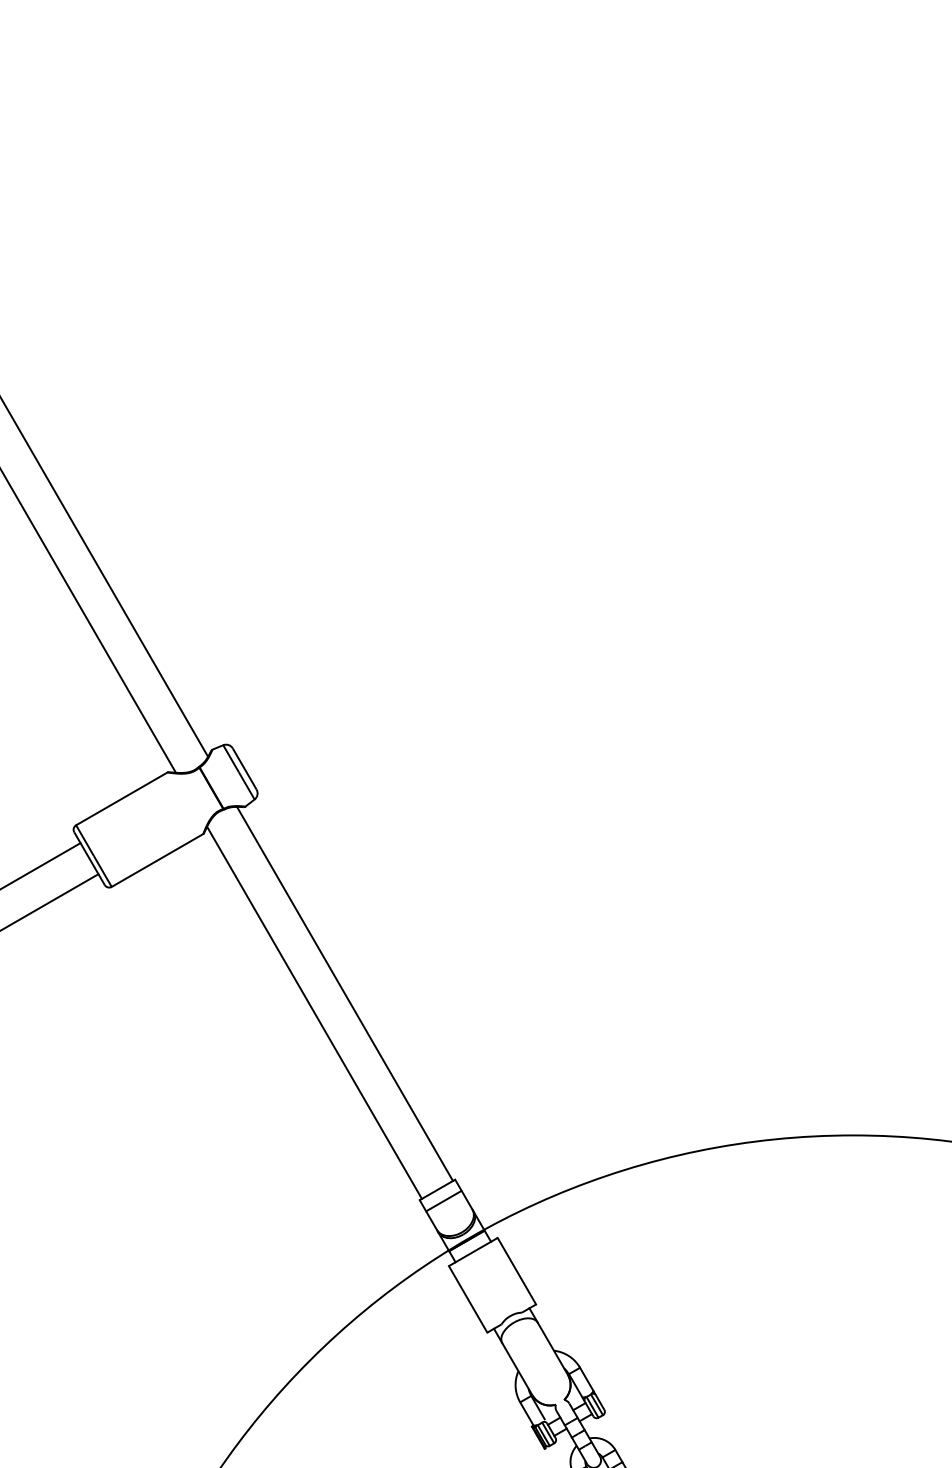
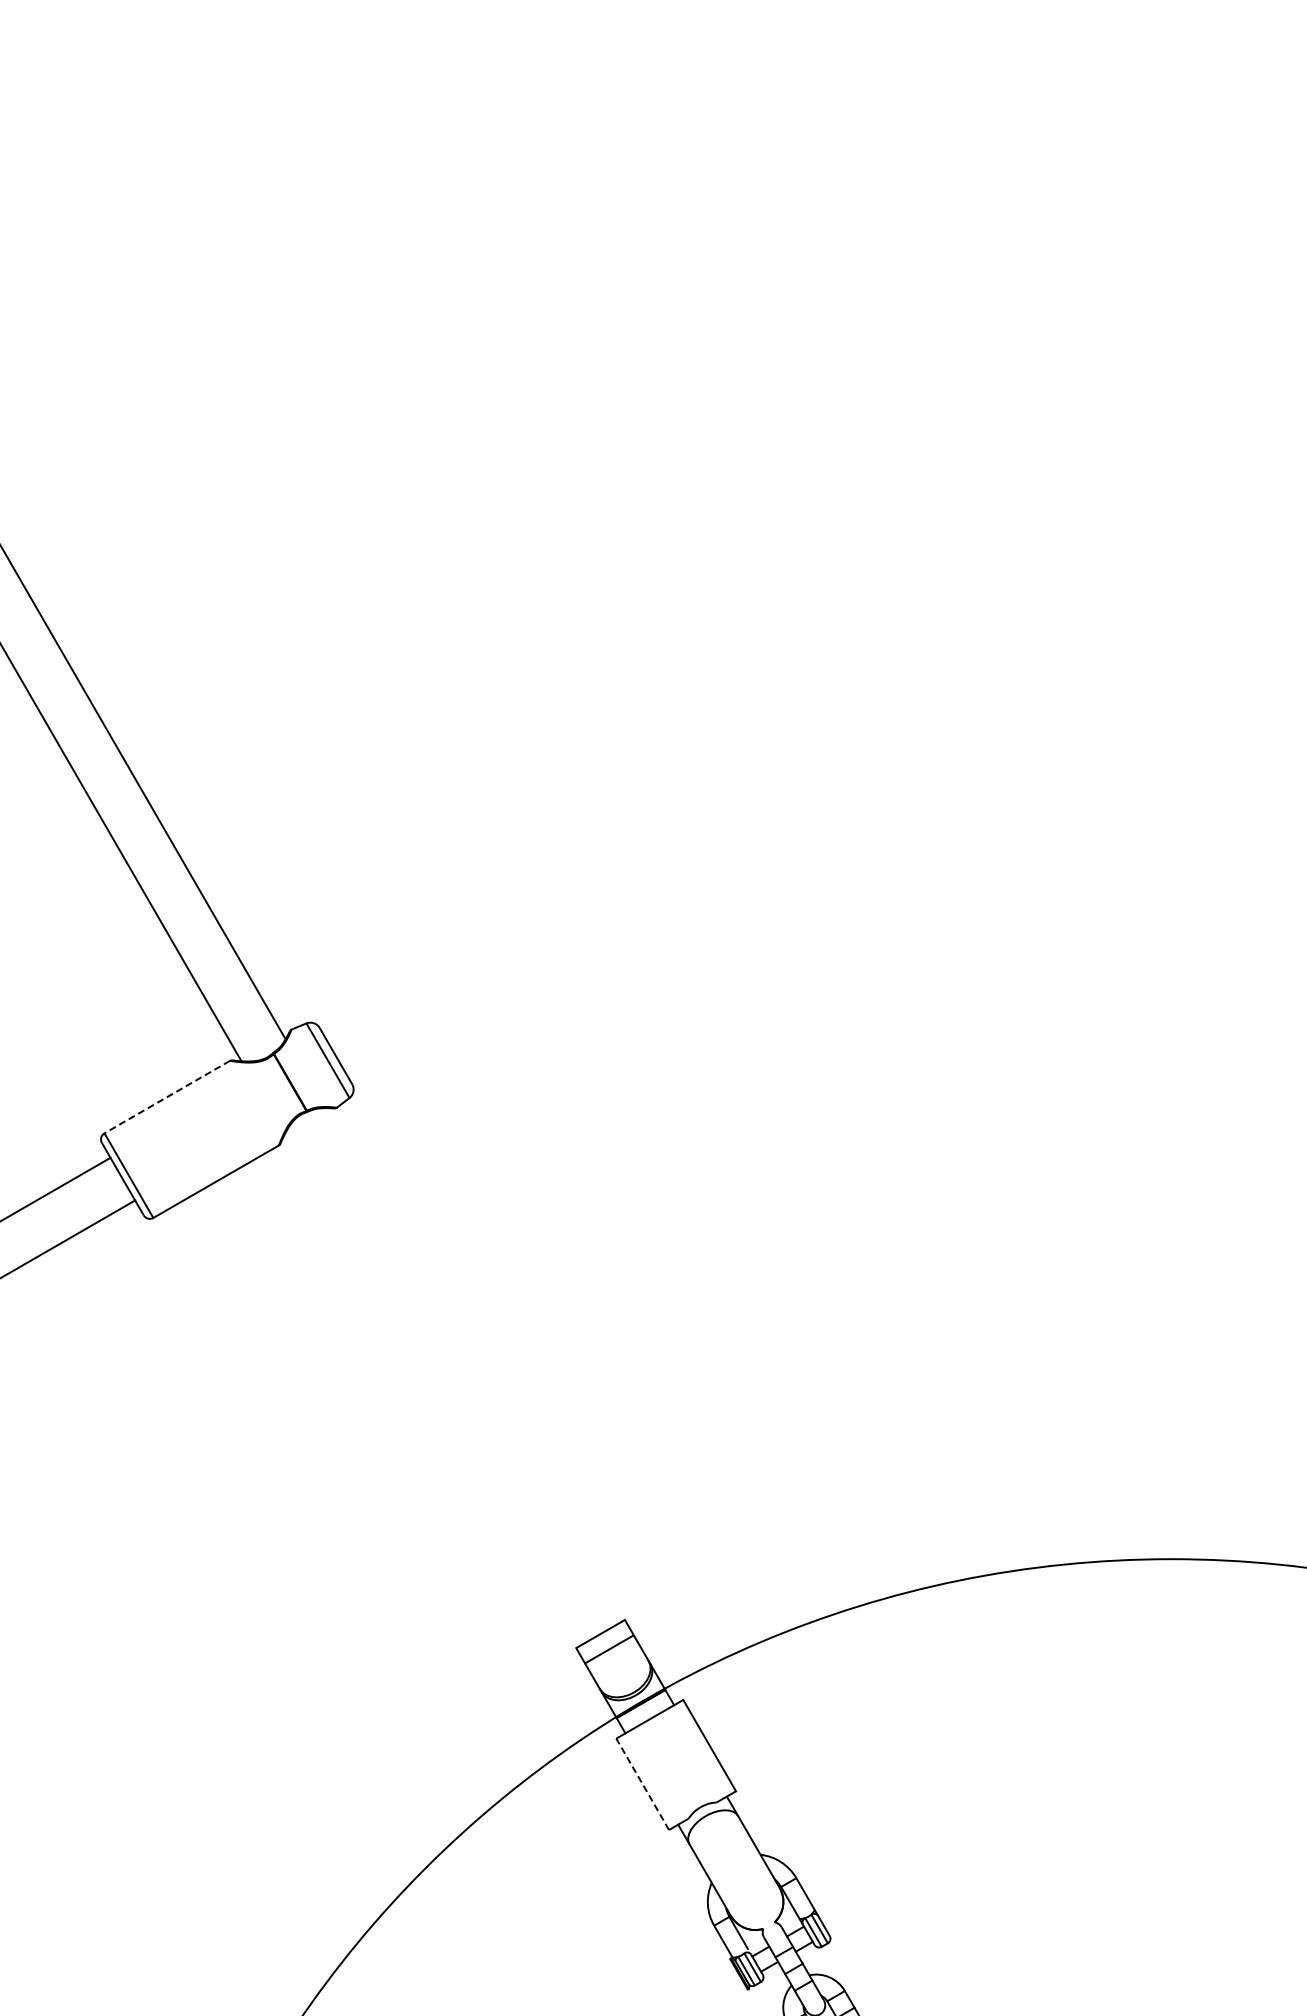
line: (122, 799) -> (167, 1097), solid -> dashed
line: (344, 993) -> (473, 1364), removed
line: (314, 1012) -> (431, 1390), removed
line: (467, 1299) -> (642, 1784), solid -> dashed

